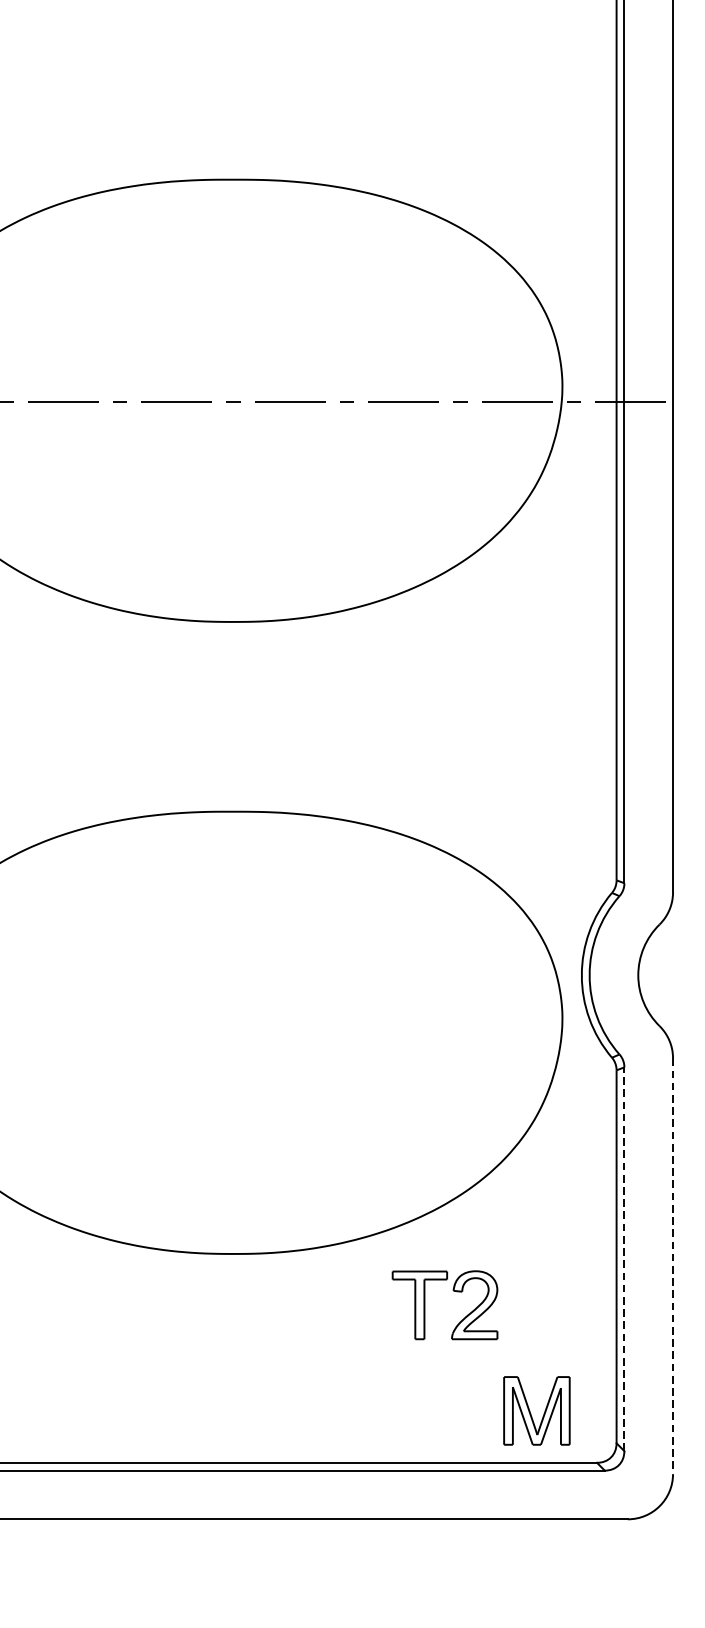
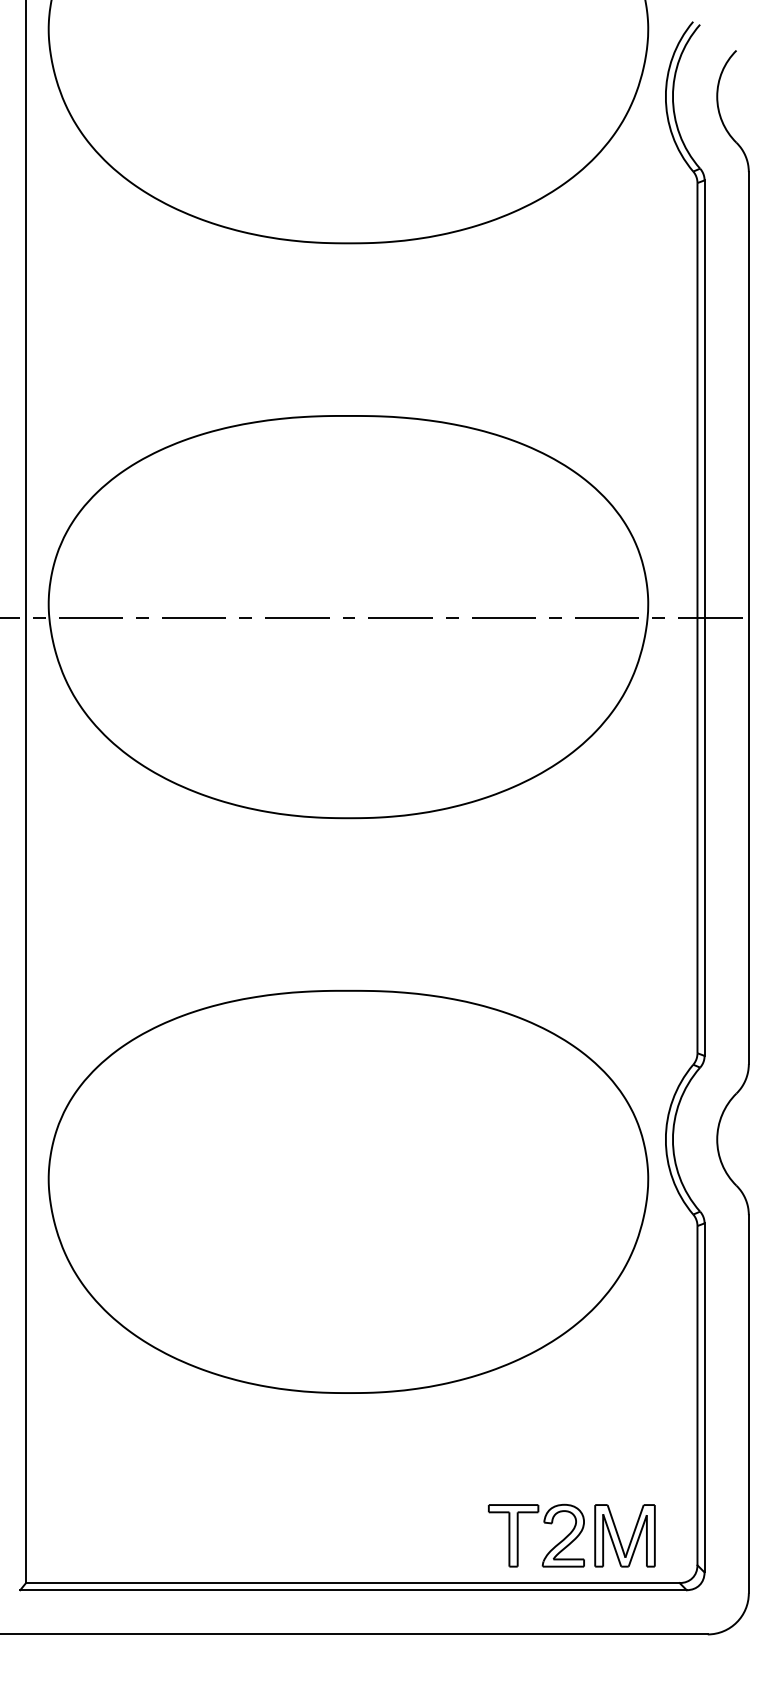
line: (624, 1258) -> (704, 1397), dashed -> solid
line: (672, 1266) -> (748, 1404), dashed -> solid
part: (453, 1291) -> (544, 1523), moved

